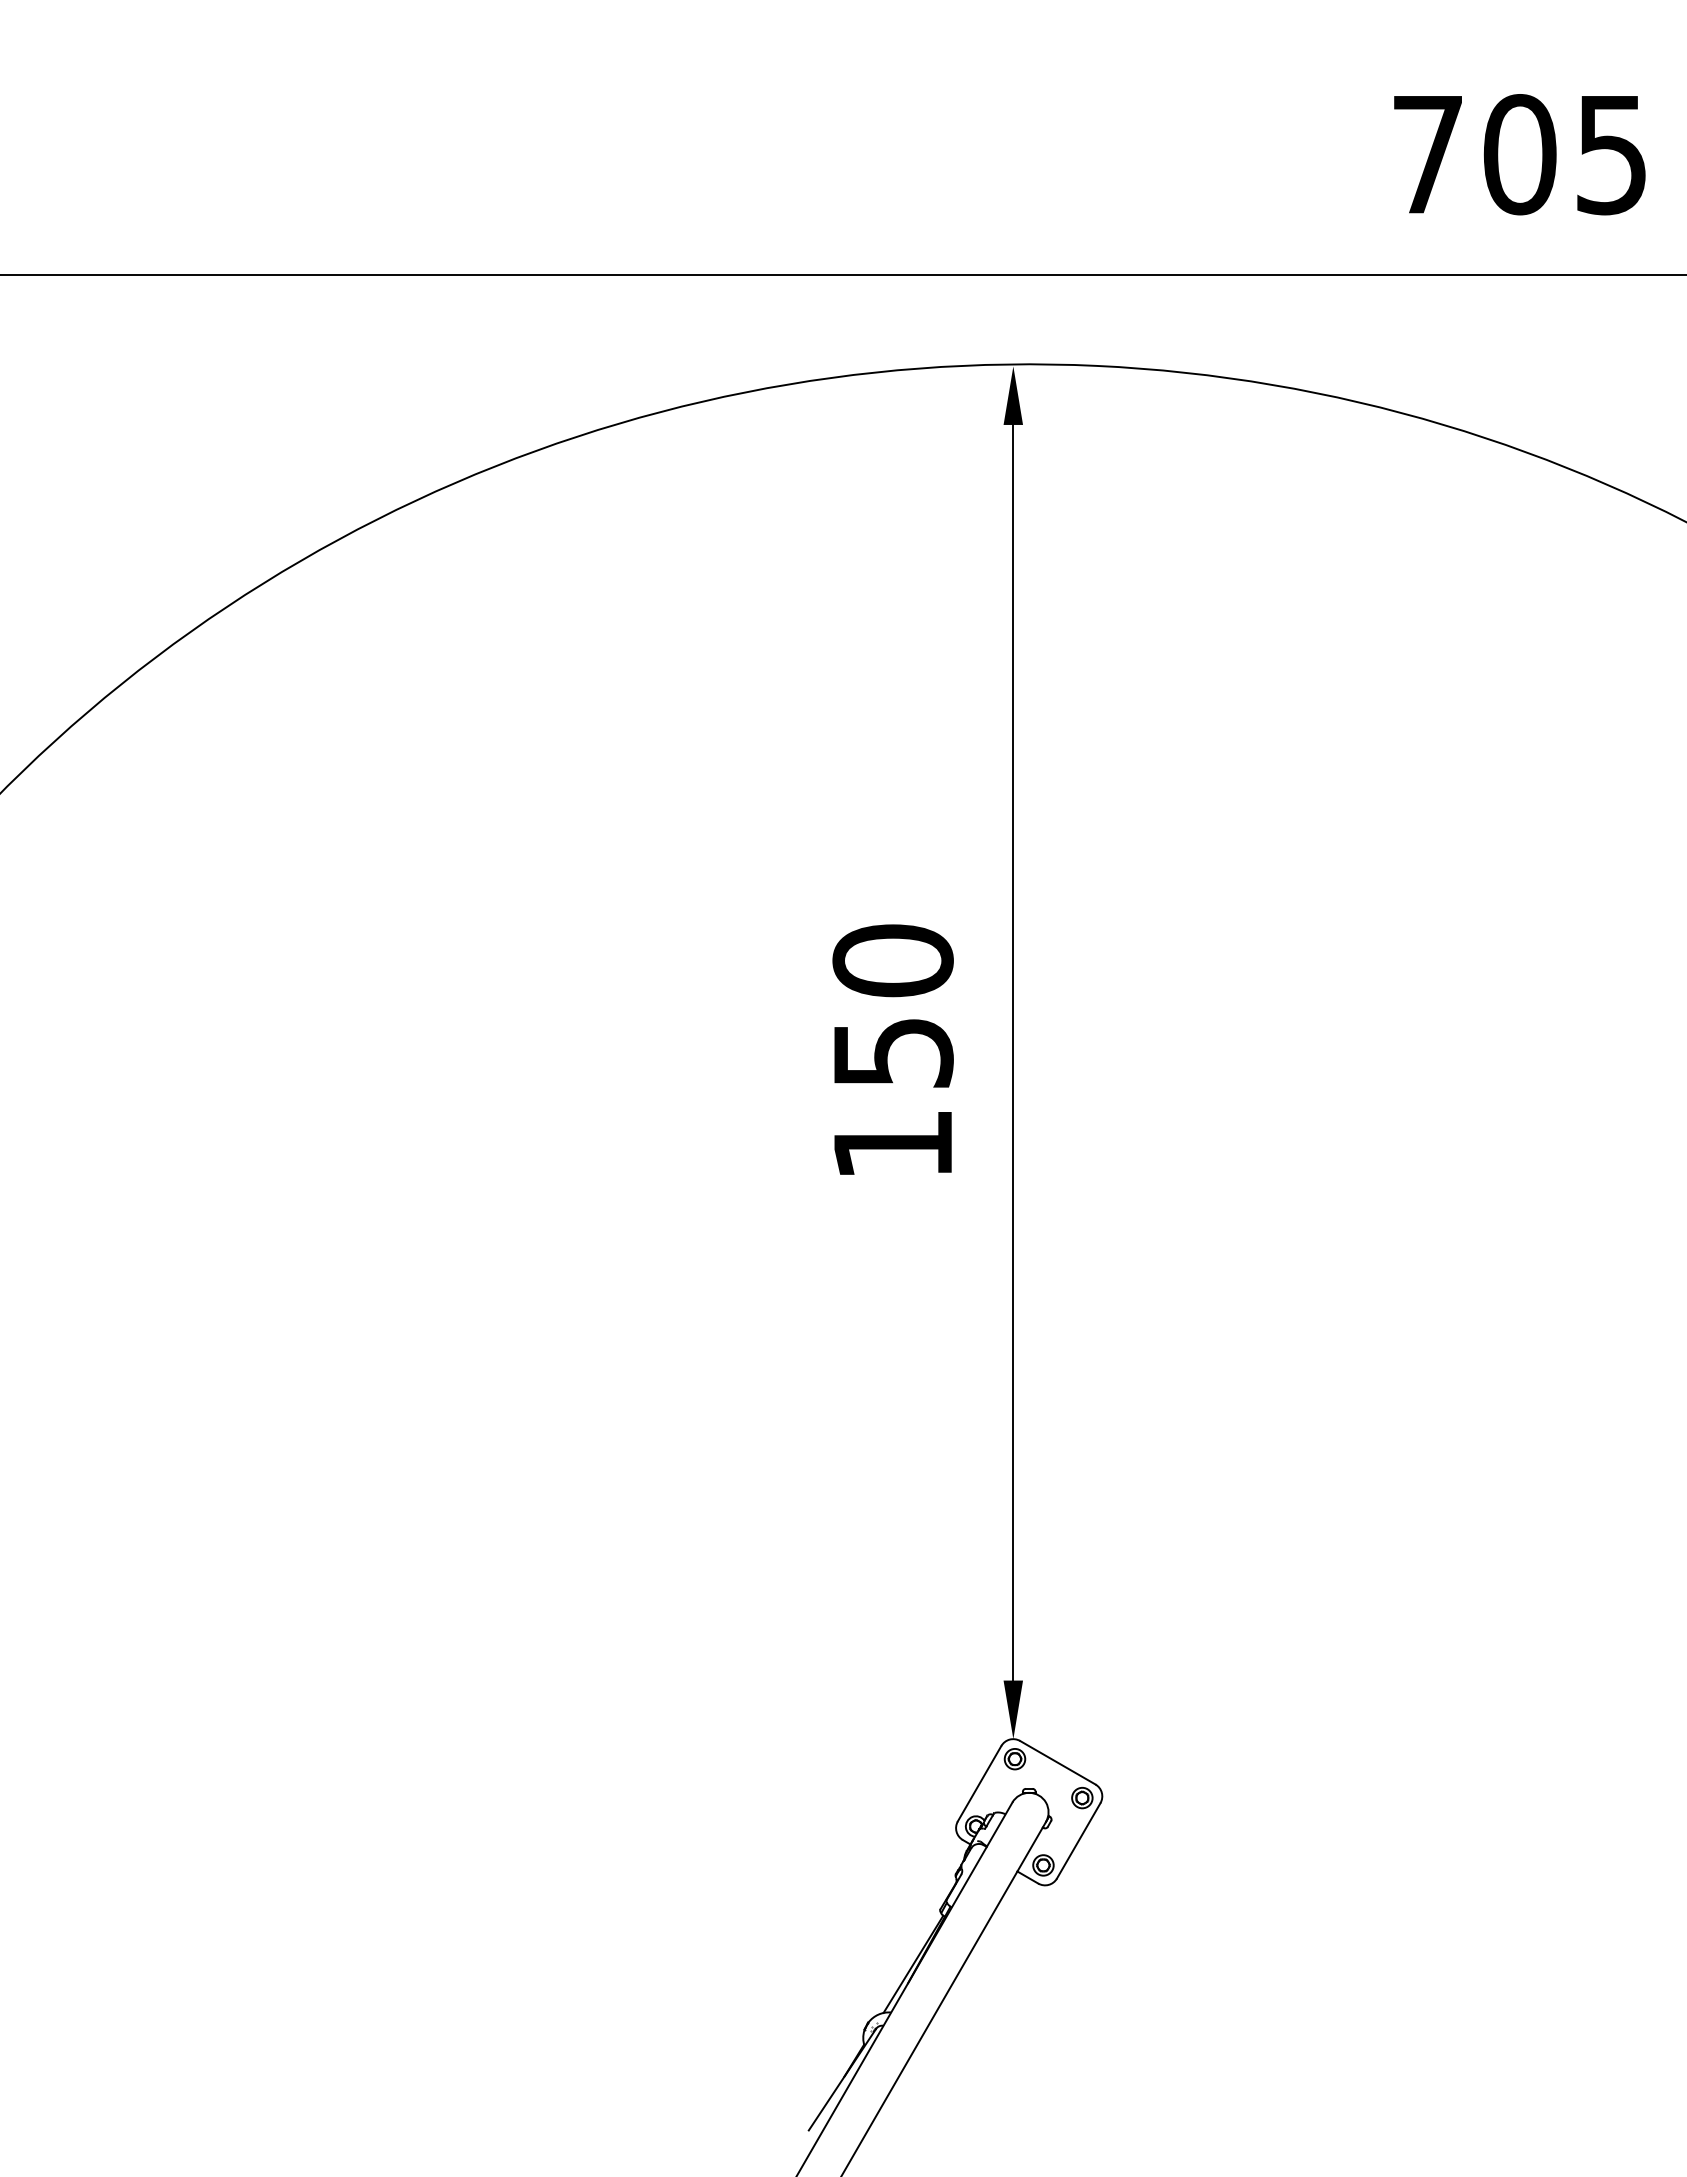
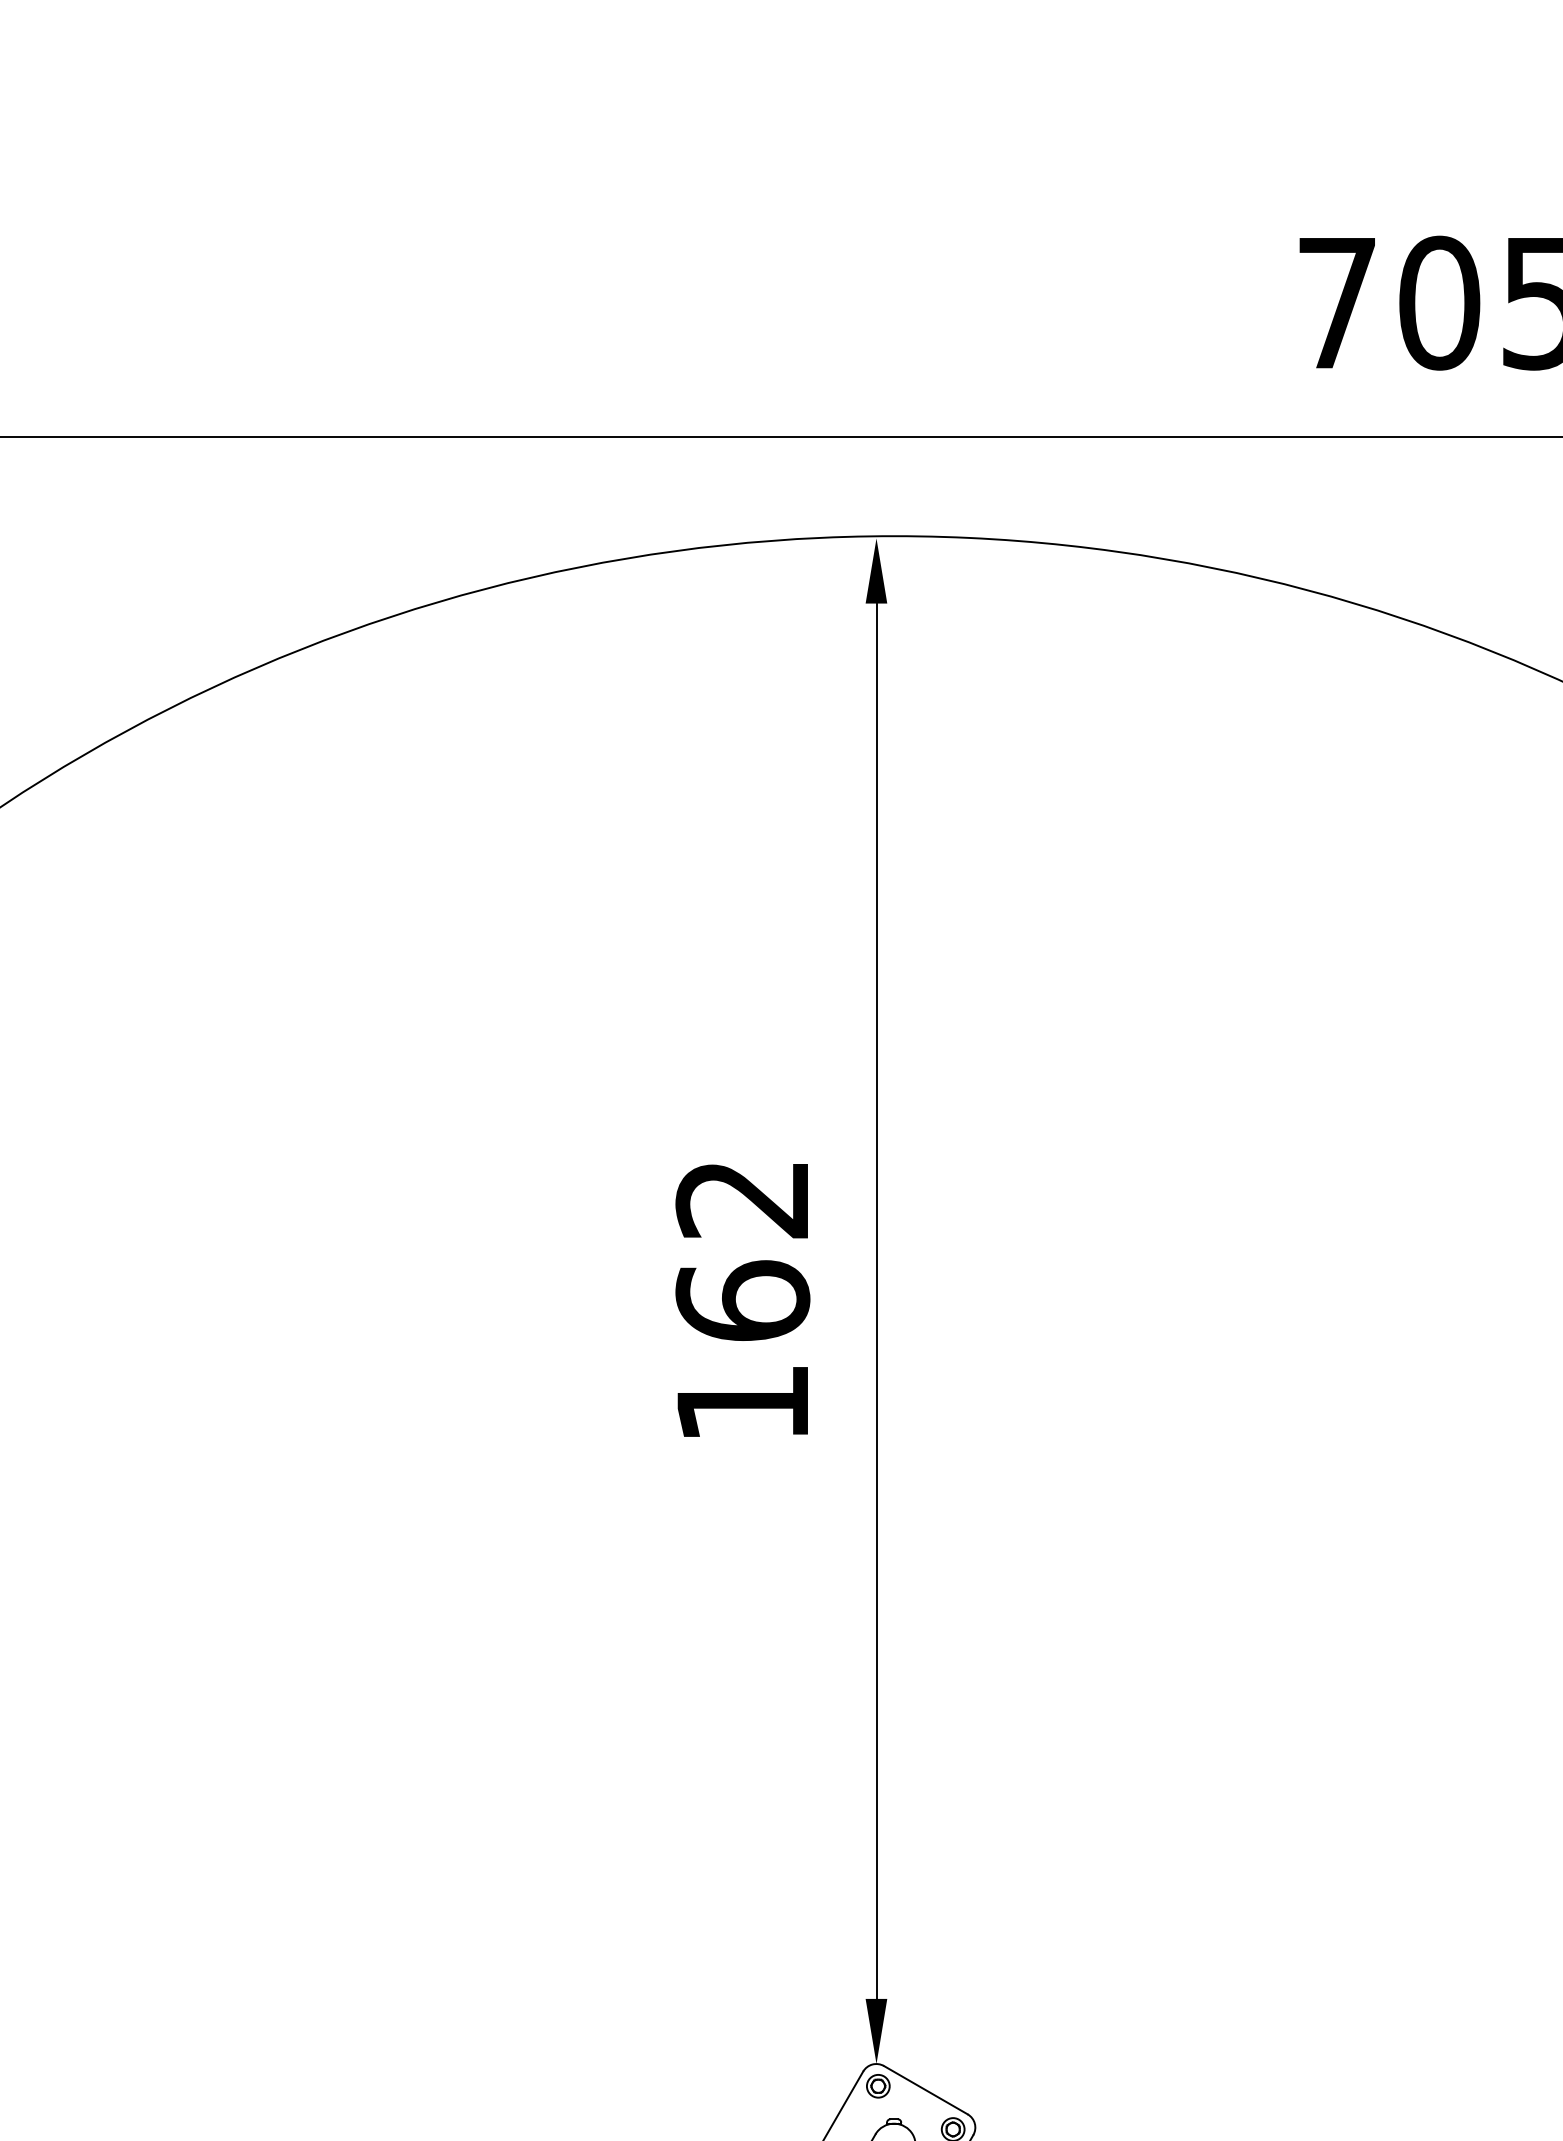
text: (892, 1006) -> (742, 1249), 150 -> 162

